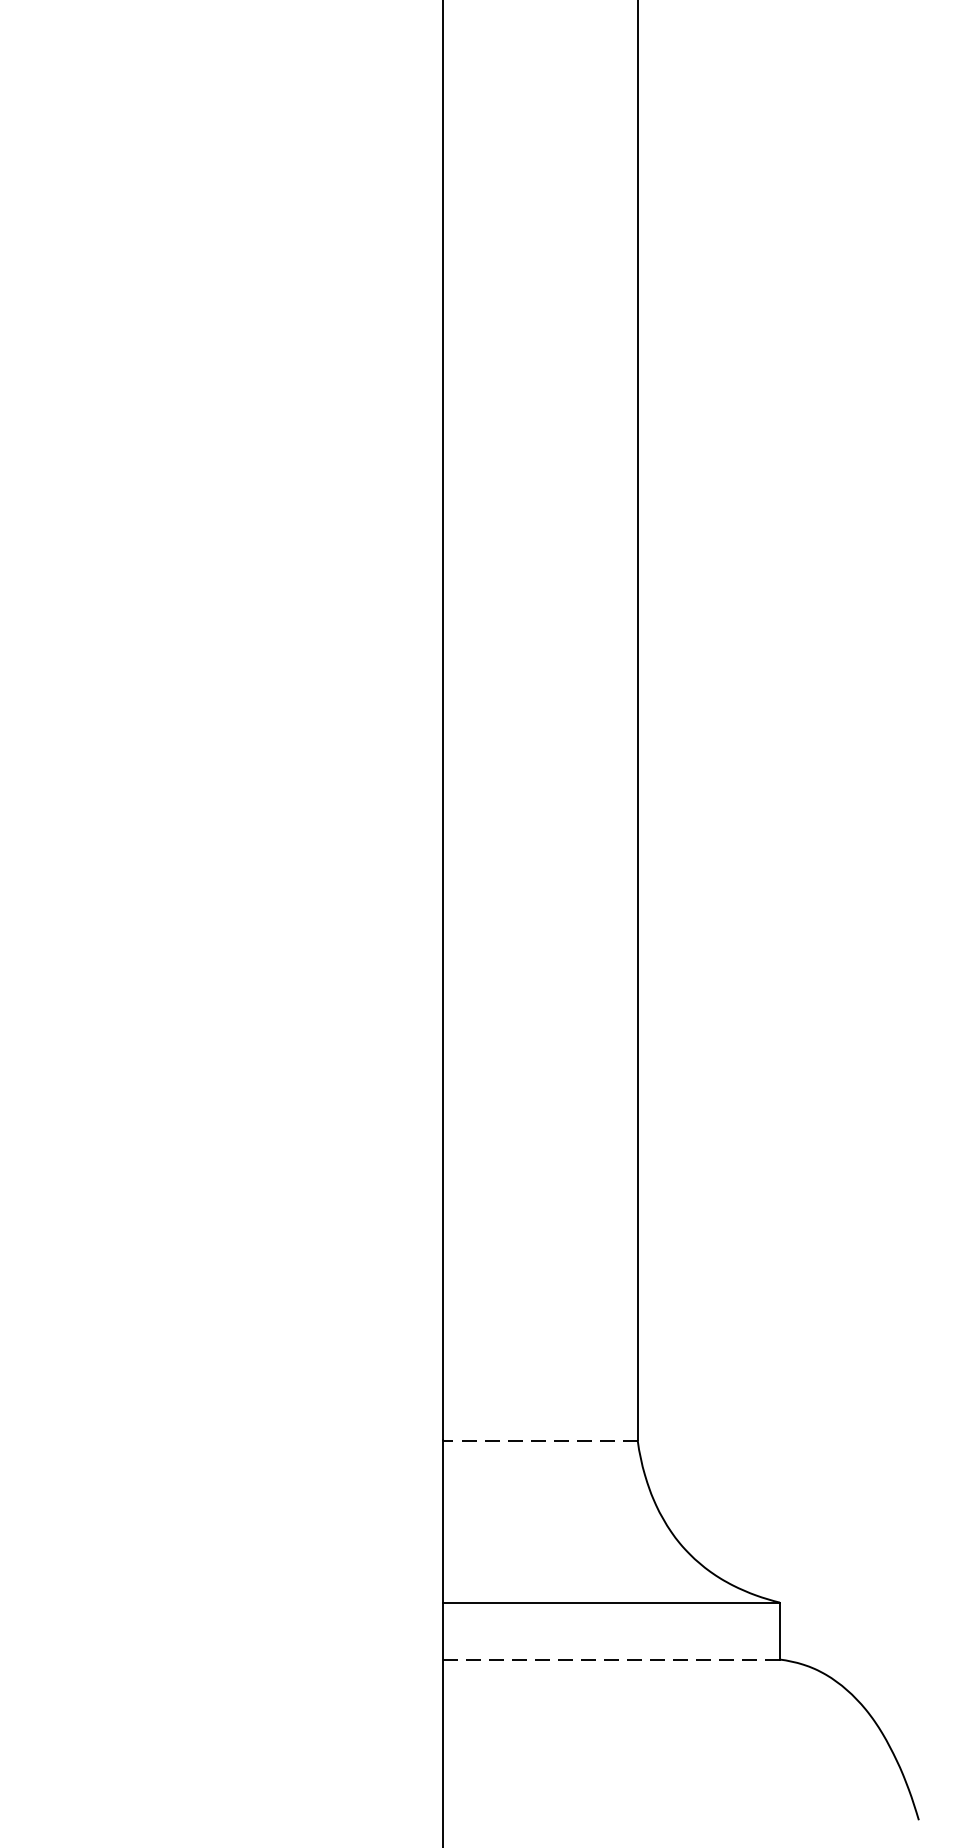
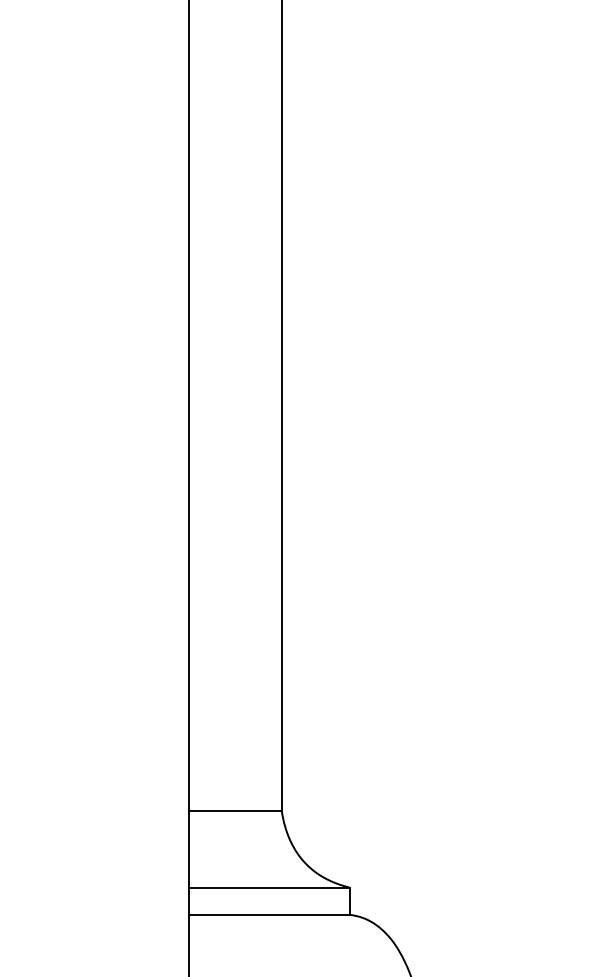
line: (541, 1441) -> (235, 810), dashed -> solid
line: (612, 1658) -> (269, 914), dashed -> solid

